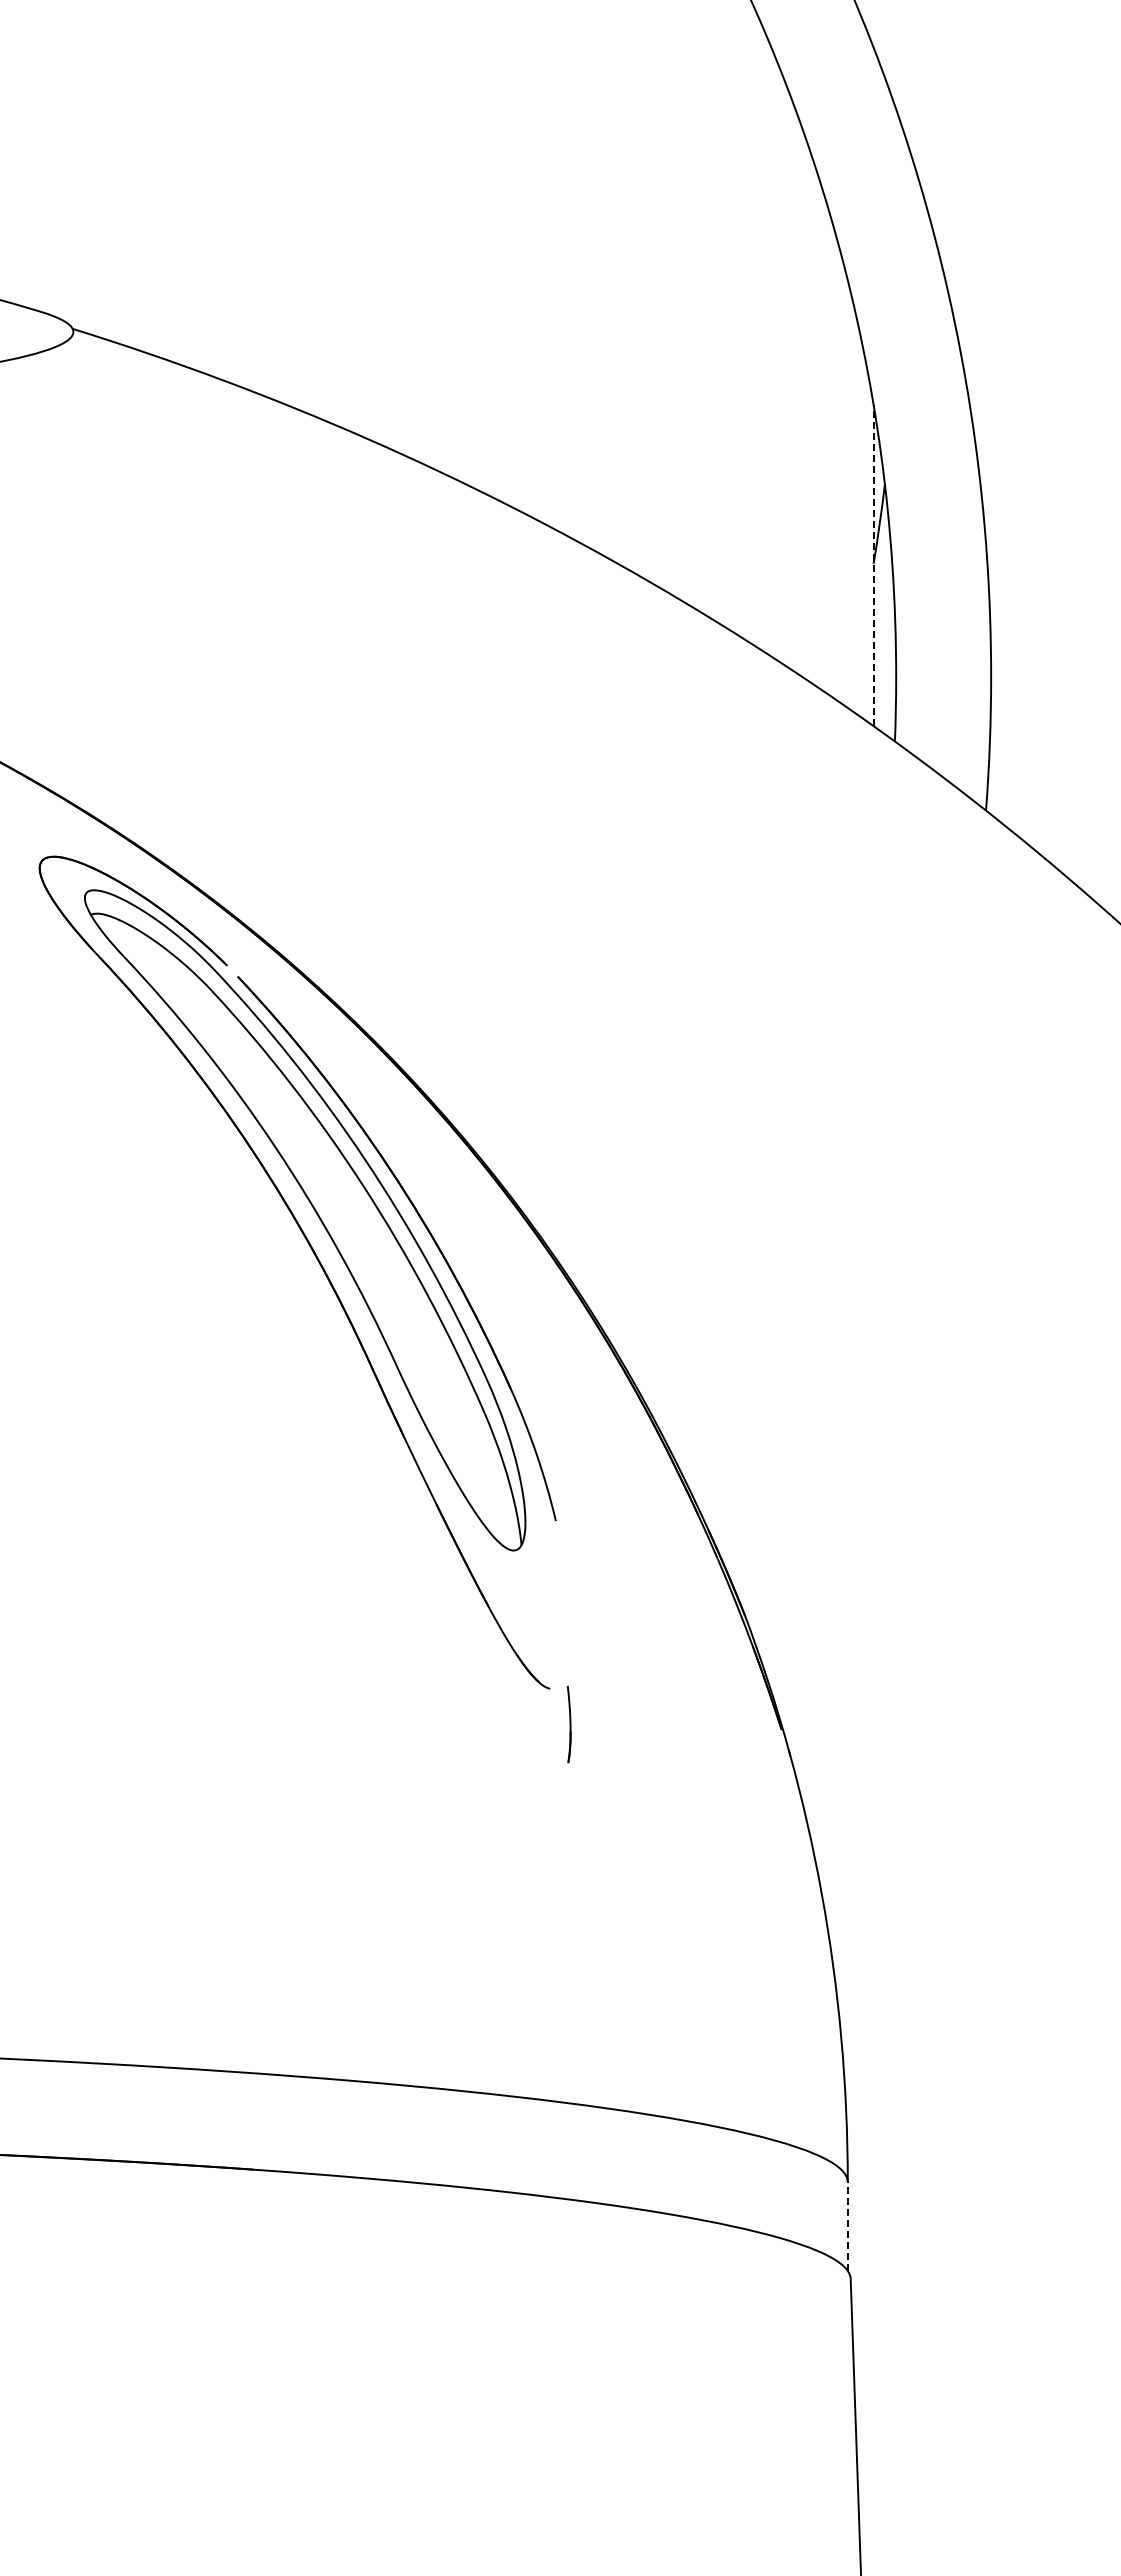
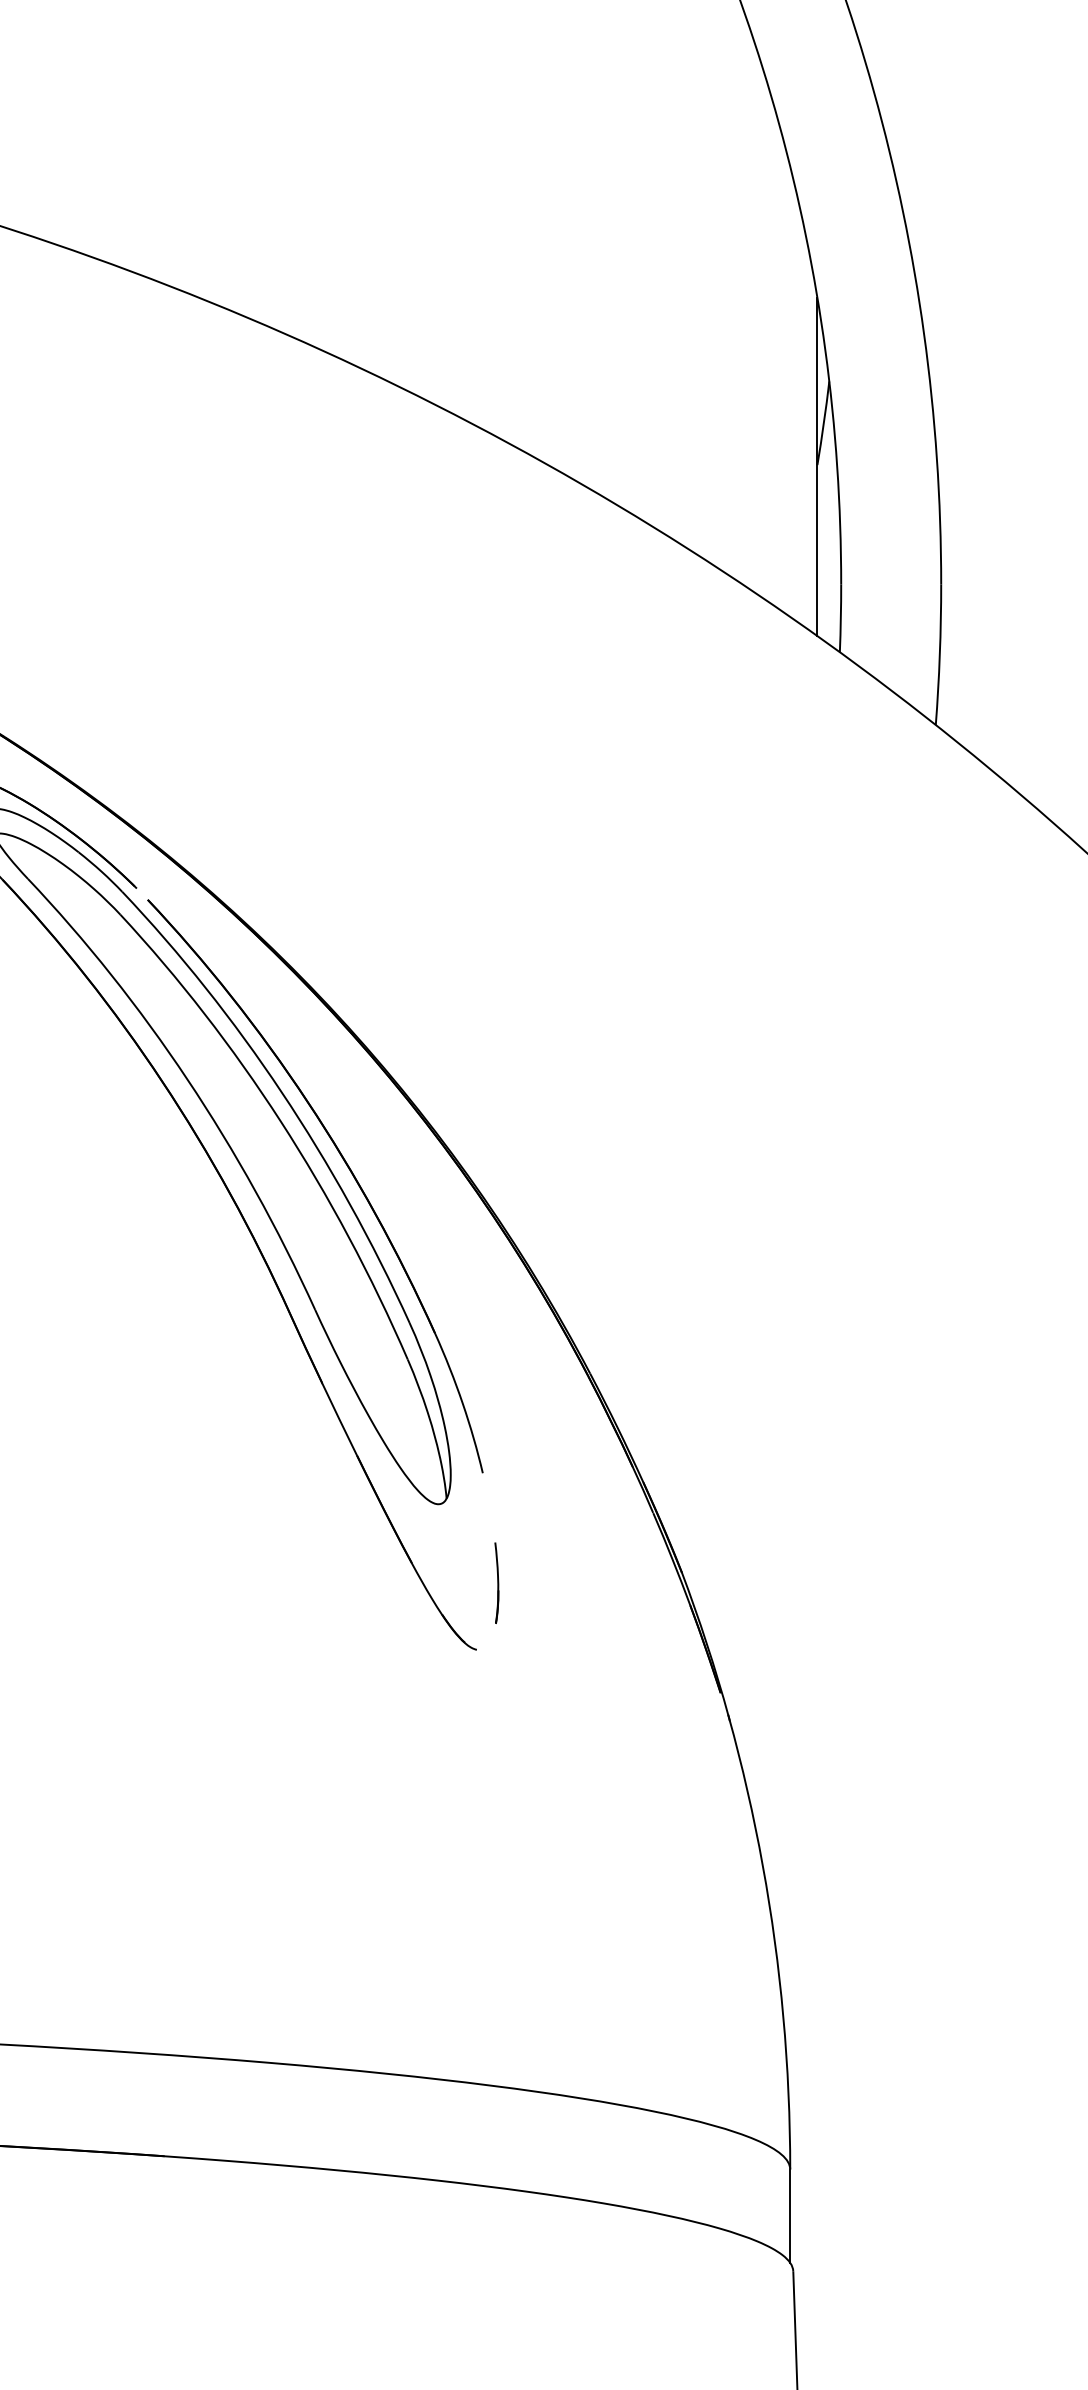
line: (873, 565) -> (817, 466), dashed -> solid
part: (568, 1724) -> (496, 1583), moved
line: (847, 2226) -> (789, 2216), dashed -> solid

